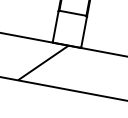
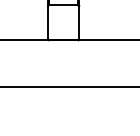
hatch: (42, 62) -> (41, 63), removed

